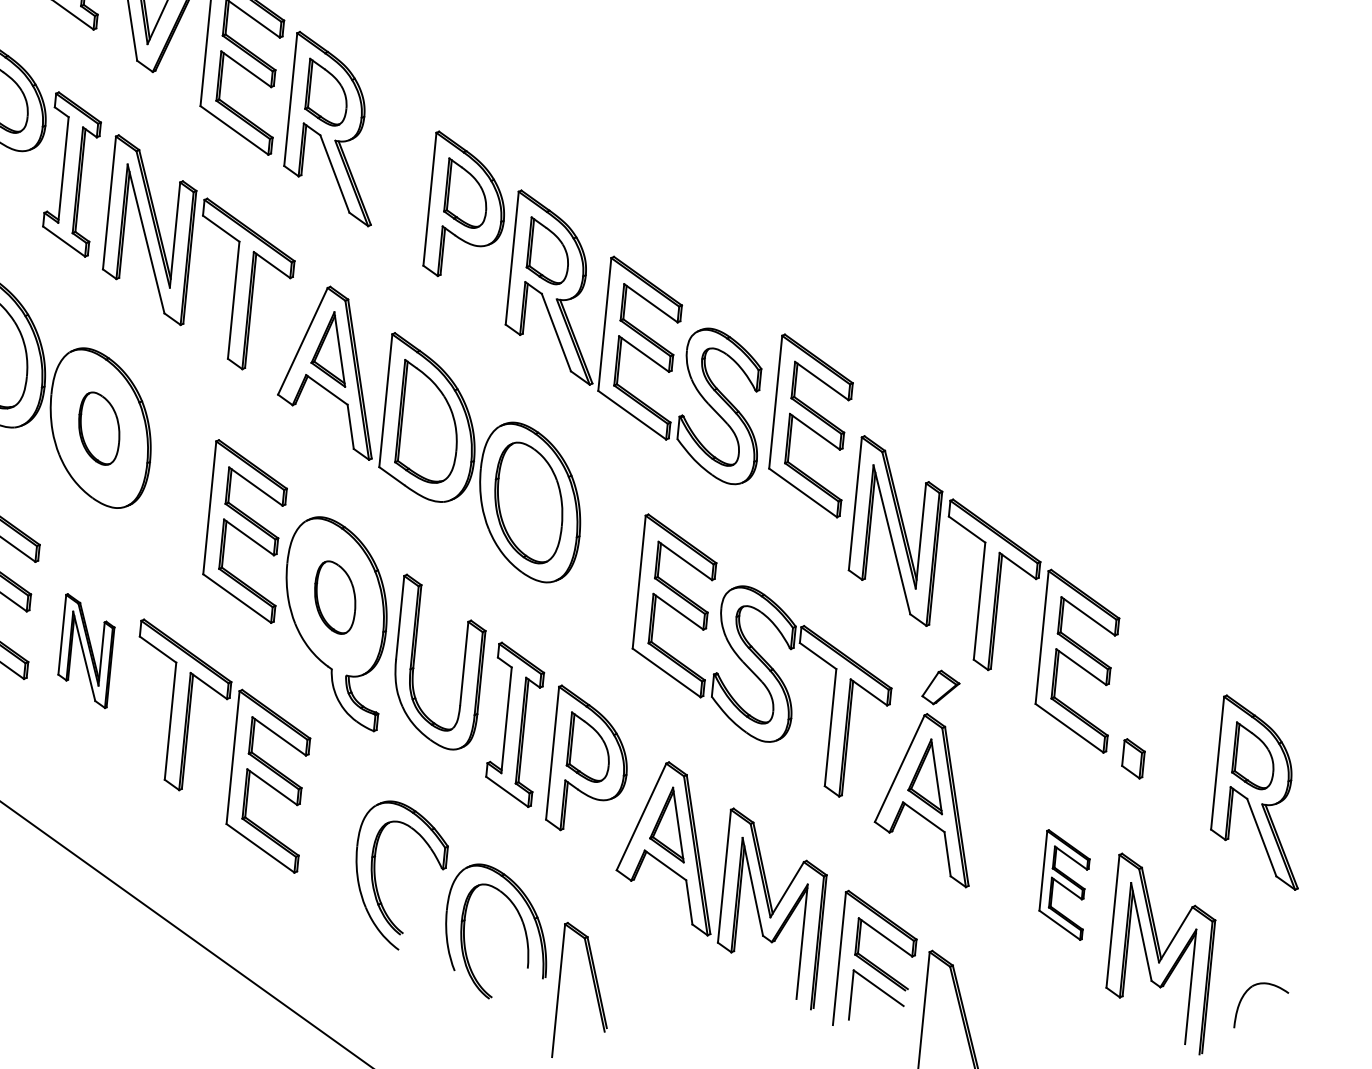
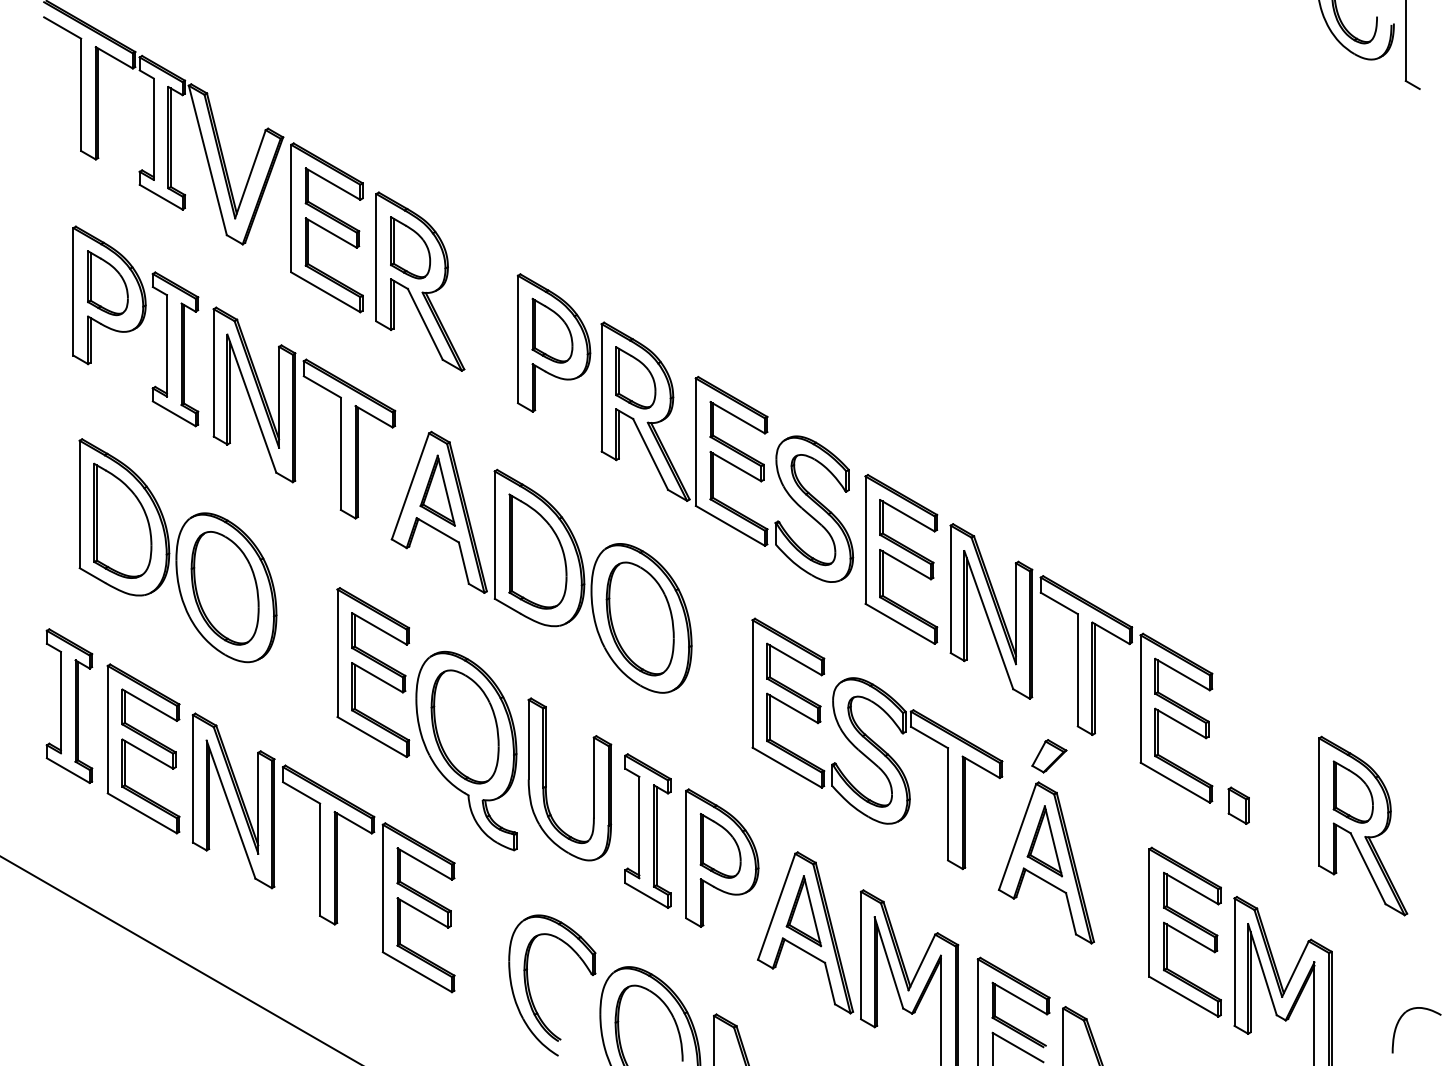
part: (811, 426) -> (901, 559), moved
part: (98, 428) -> (224, 588), size x1.67
part: (334, 597) -> (464, 726), size x1.67
part: (86, 650) -> (233, 800), size x1.67
part: (1064, 884) -> (1184, 931), size x1.67
part: (1244, 996) -> (1399, 1022), moved

